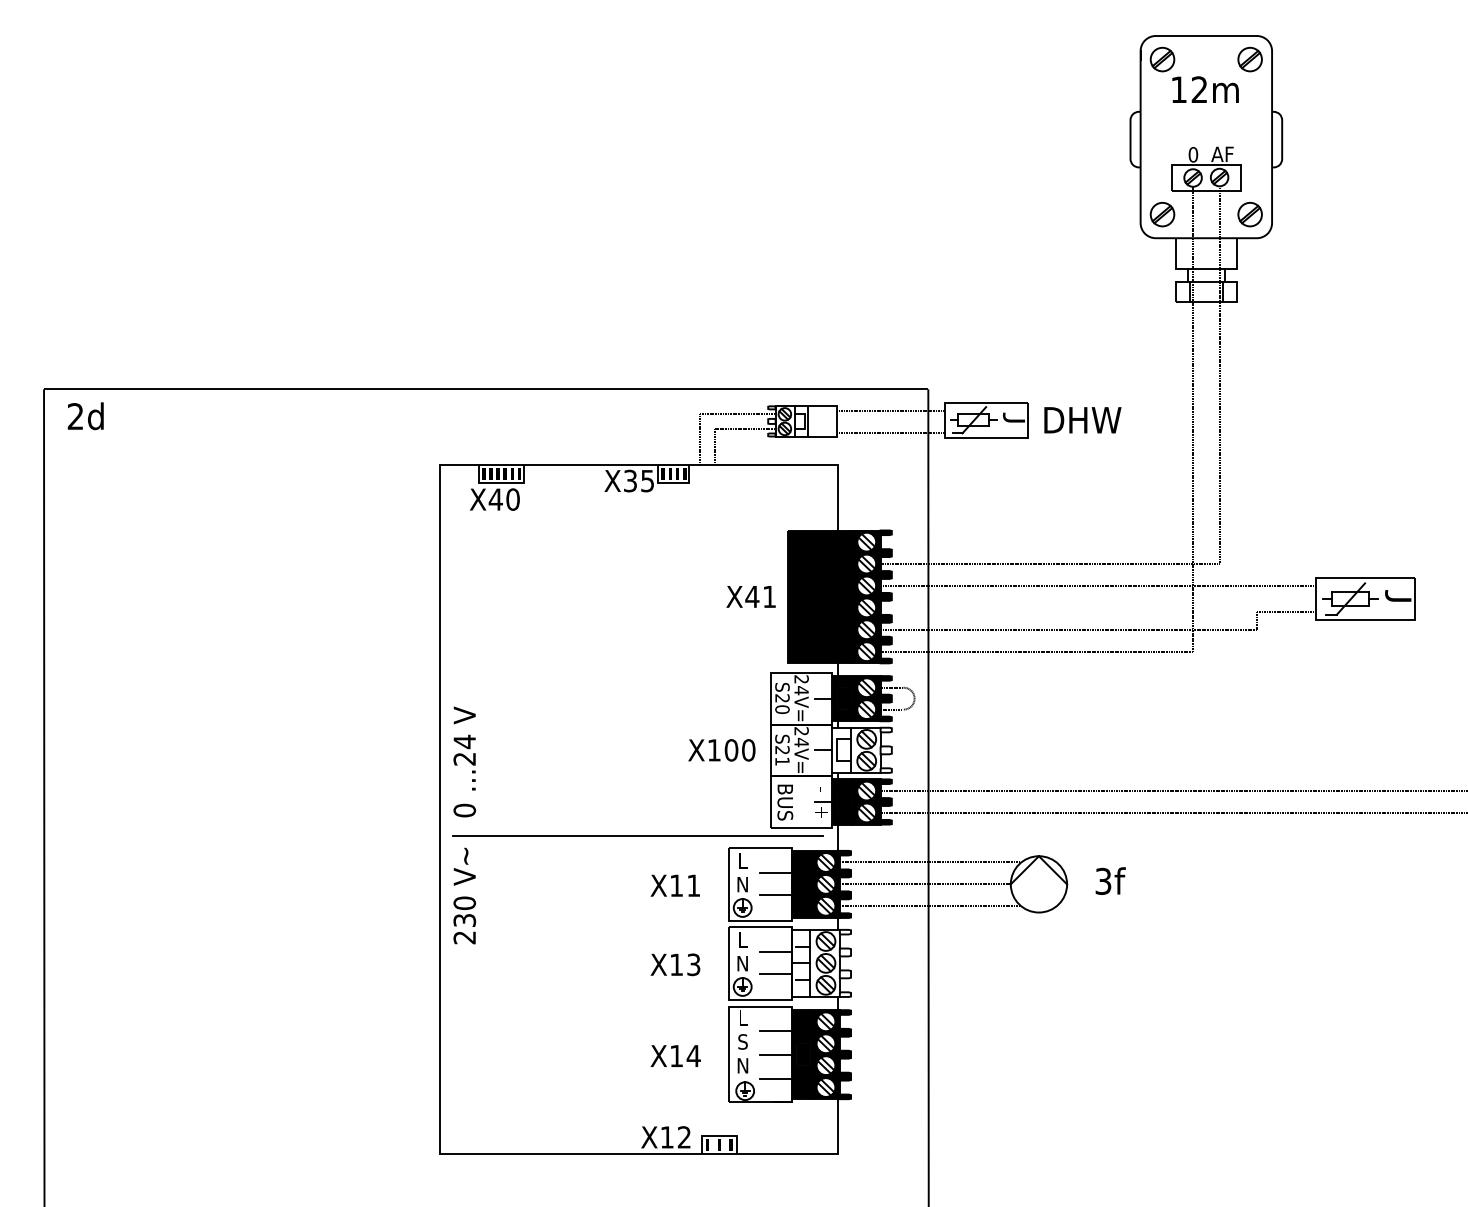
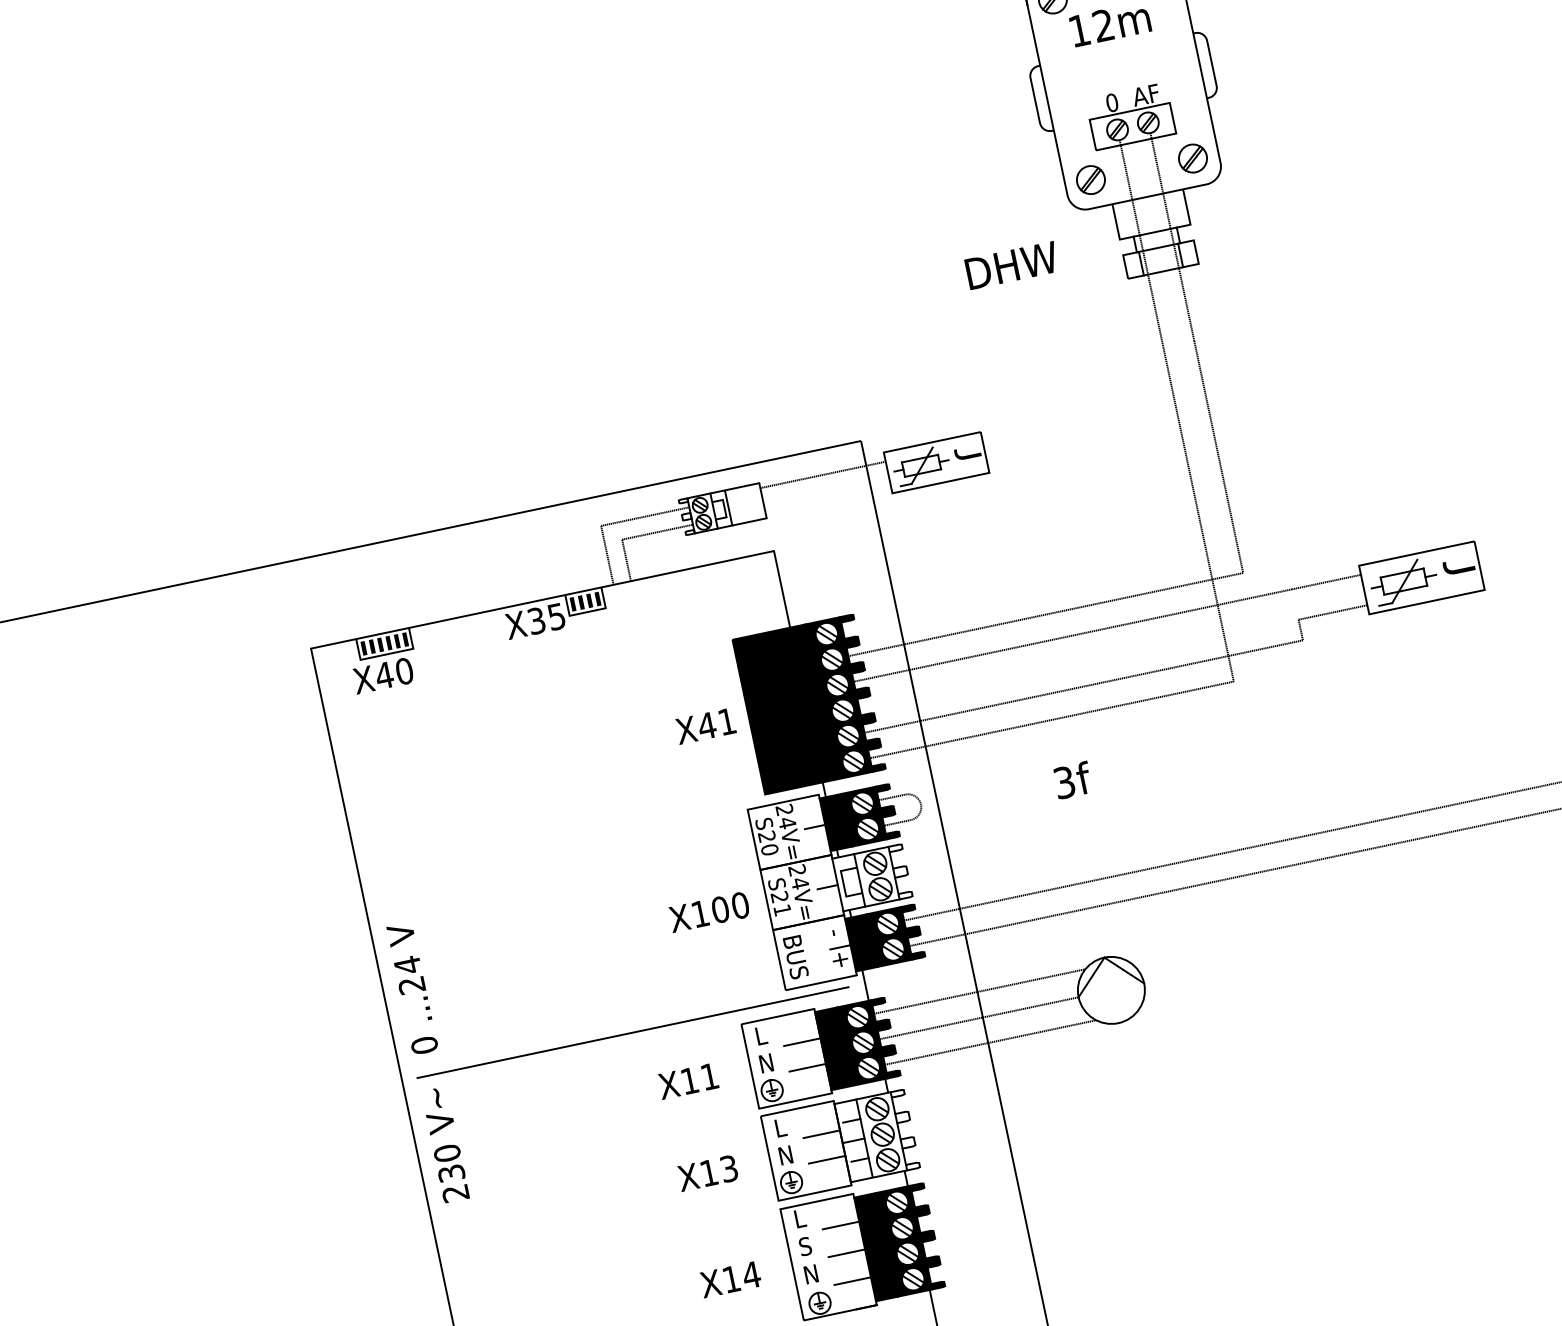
text: (1082, 420) -> (1011, 265), moved
line: (891, 432) -> (828, 500), removed
text: (1110, 880) -> (1072, 779), moved

